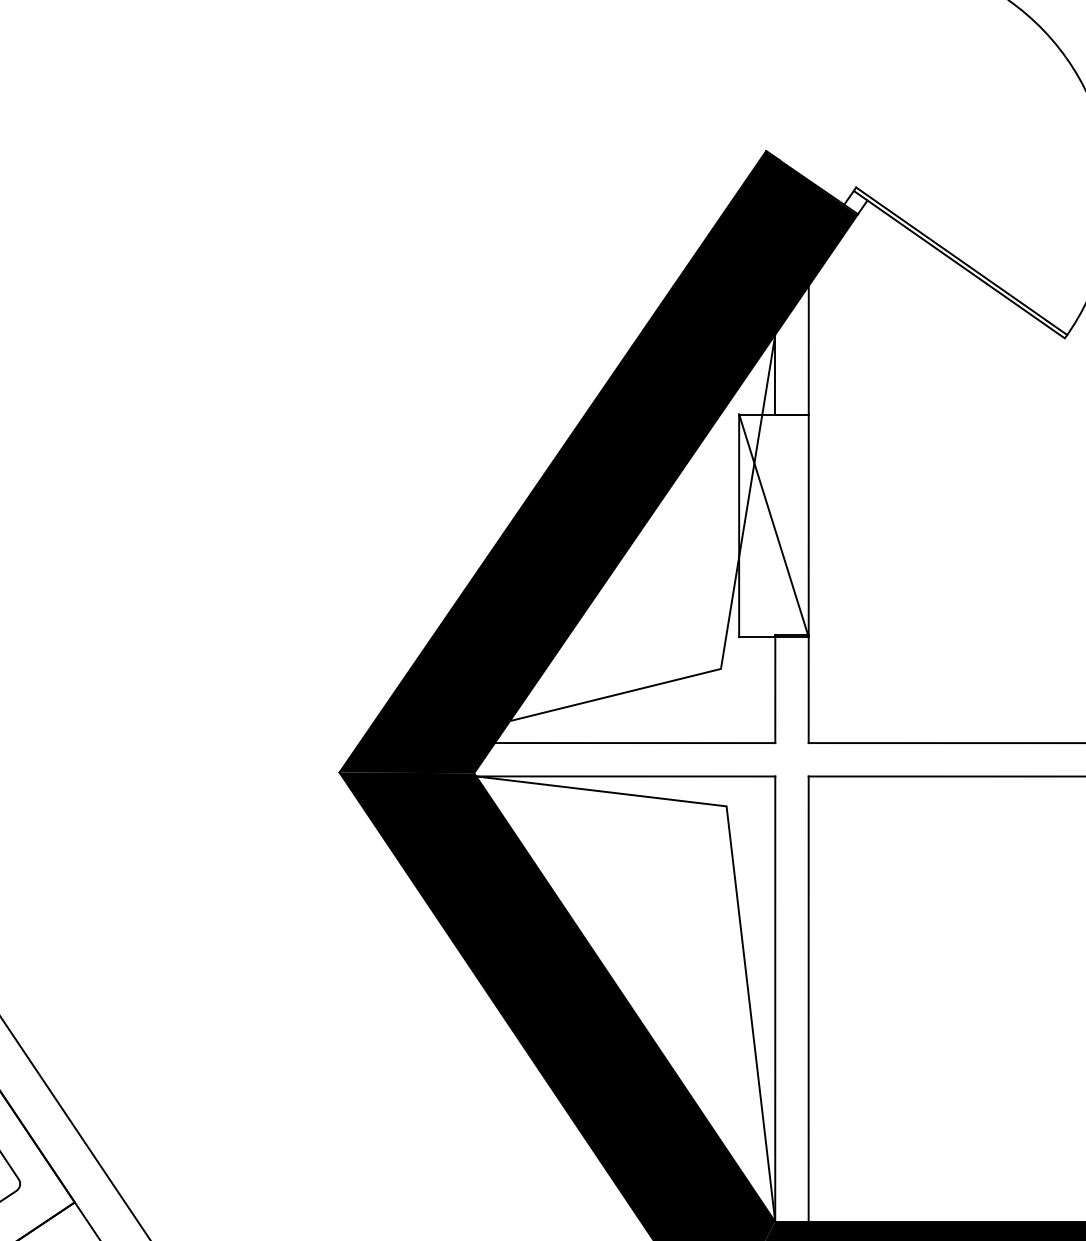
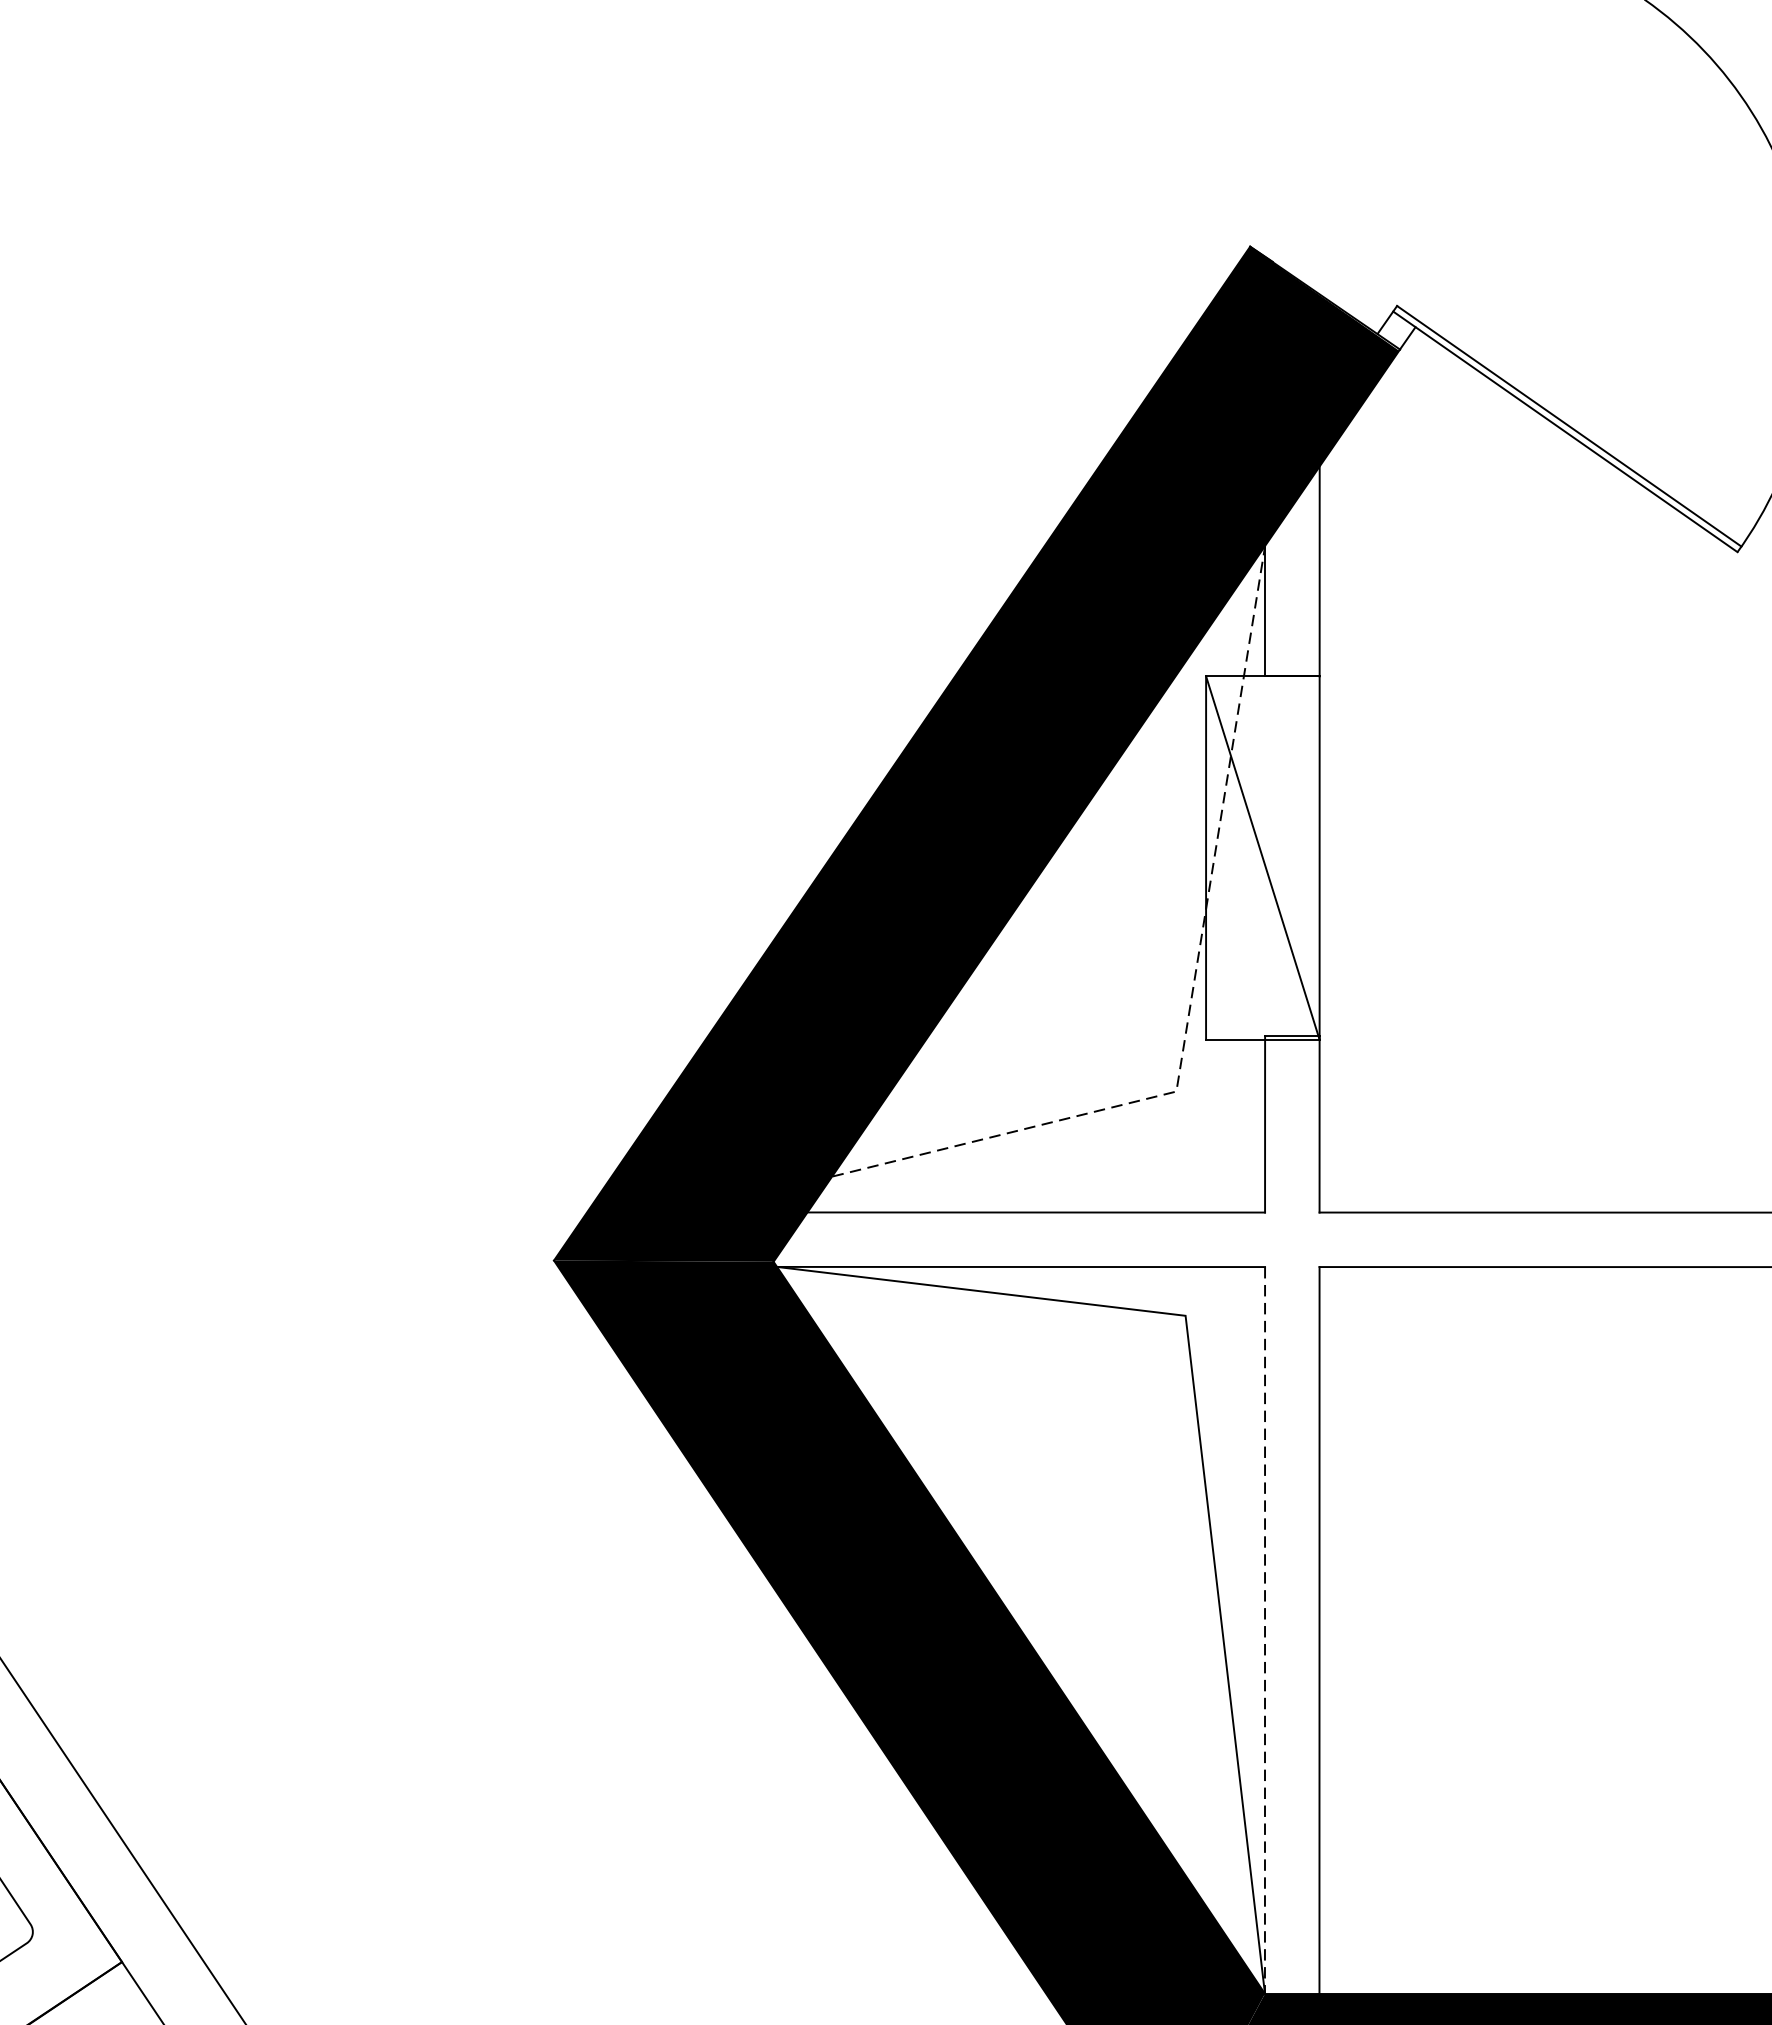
line: (730, 609) -> (1191, 994), solid -> dashed
line: (775, 999) -> (1265, 1630), solid -> dashed

